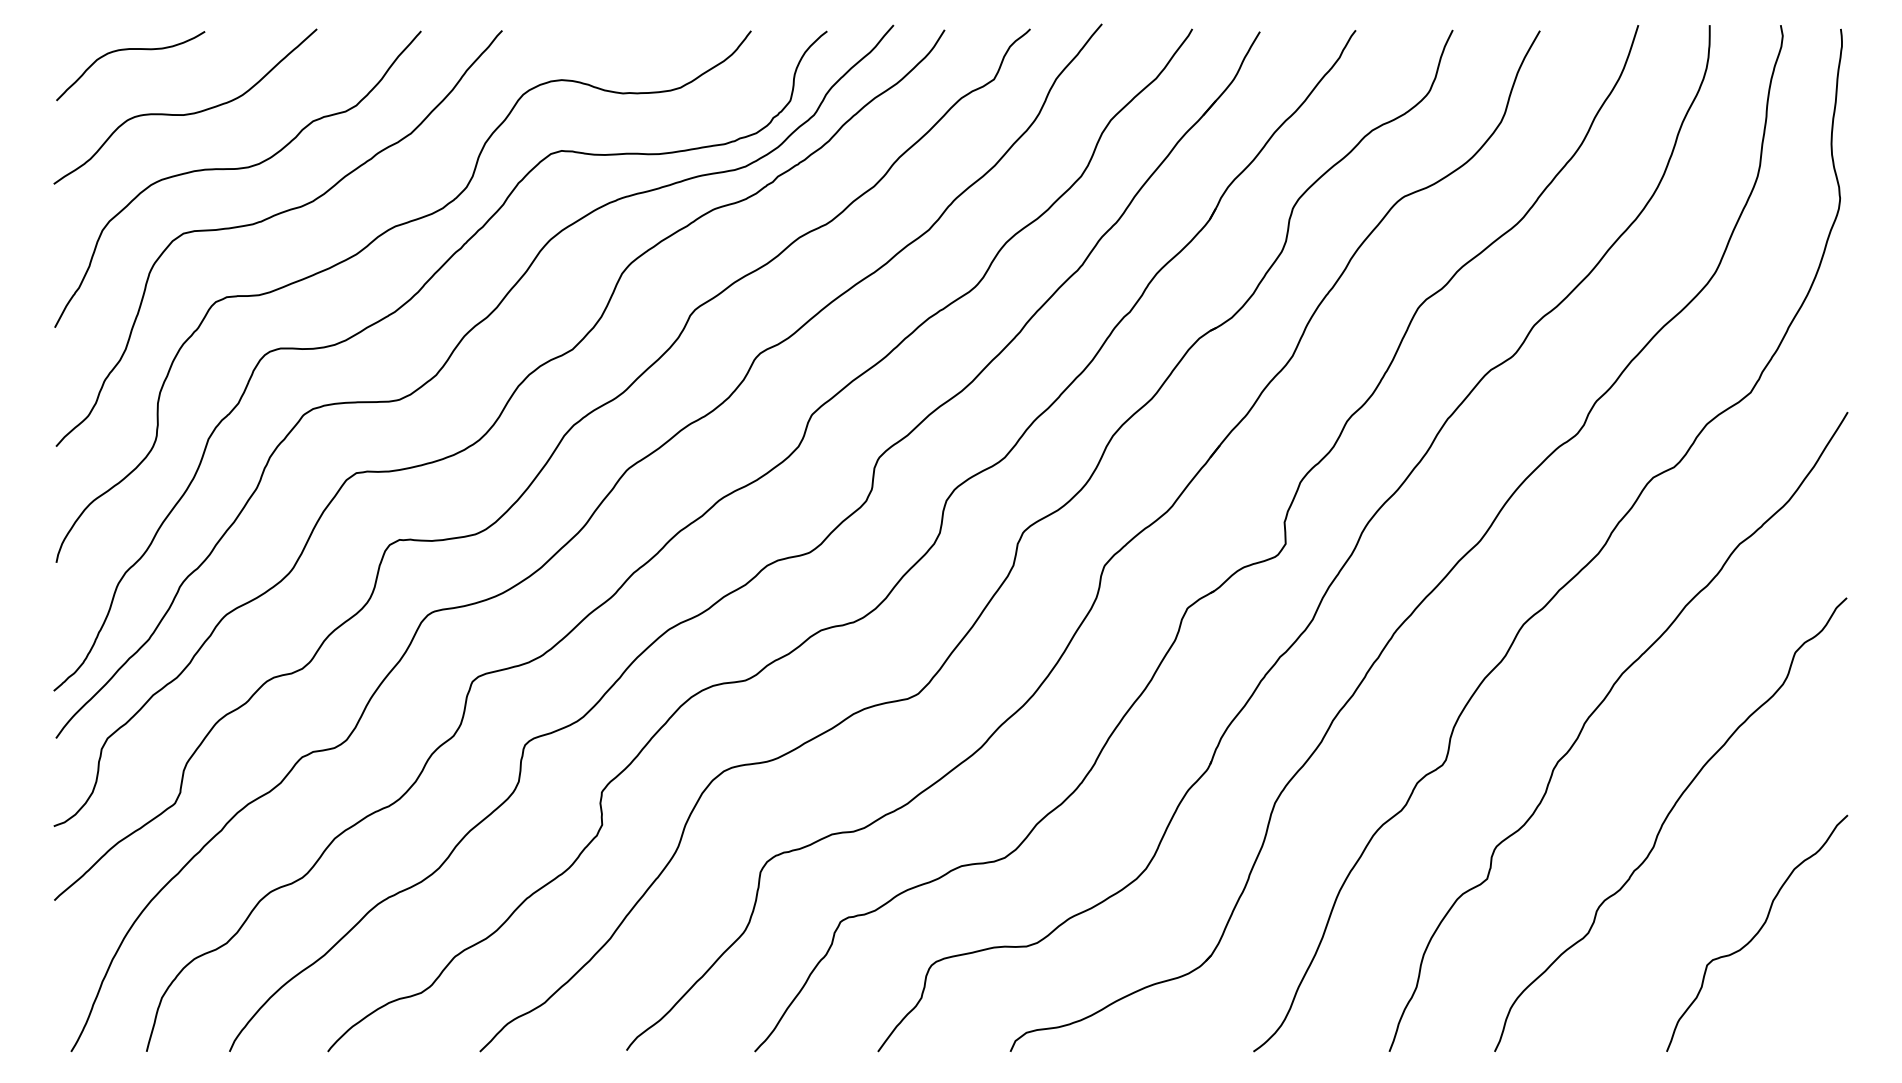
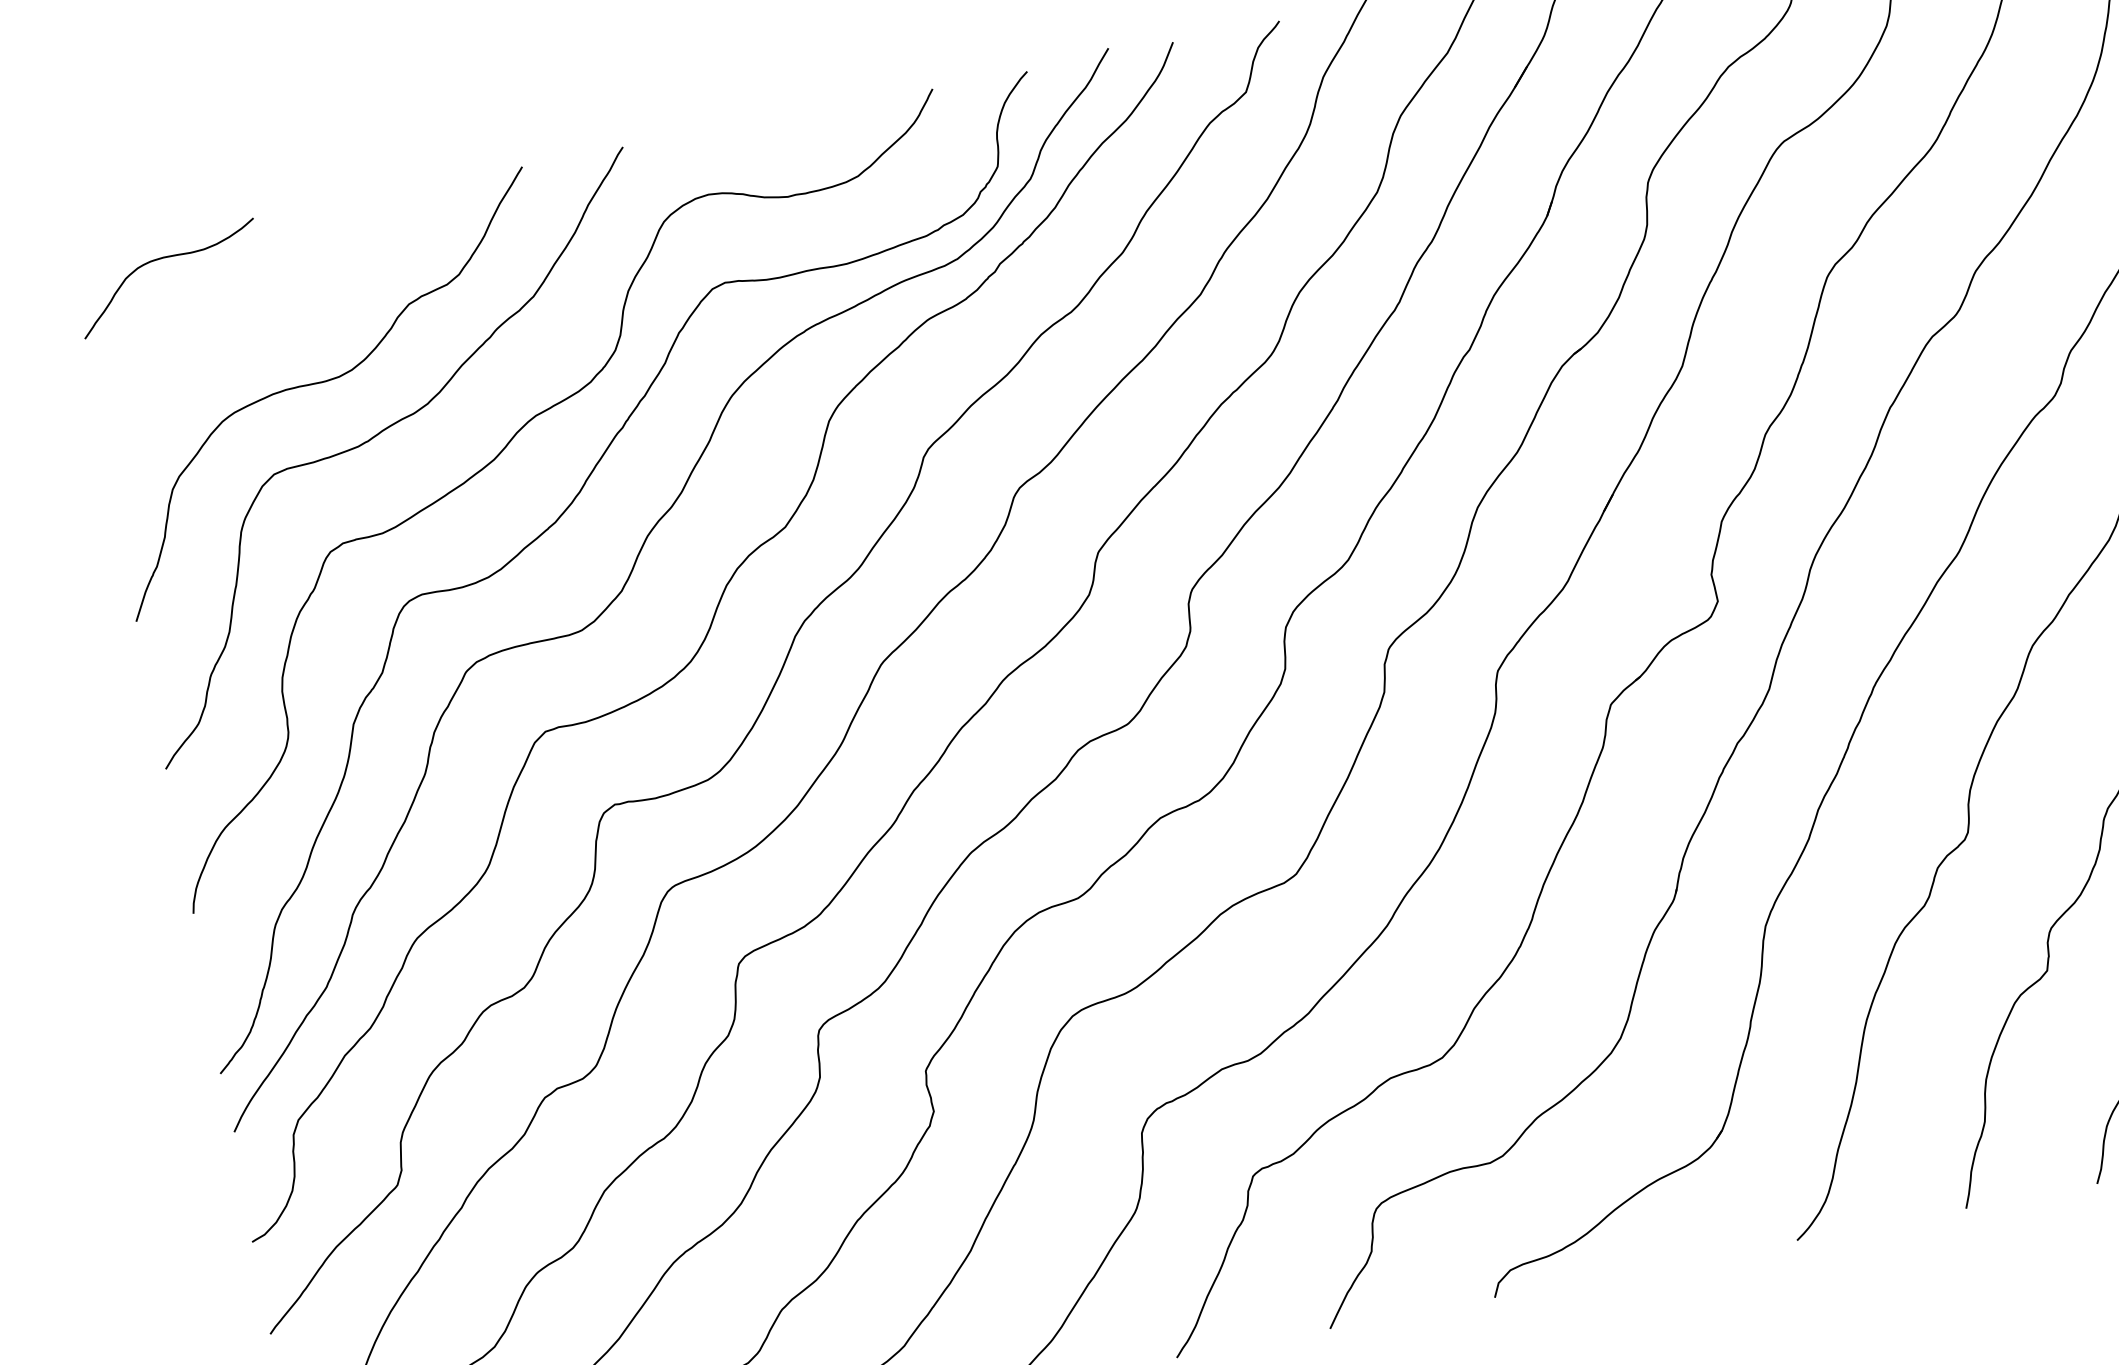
curve: (185, 113) -> (248, 324), removed

